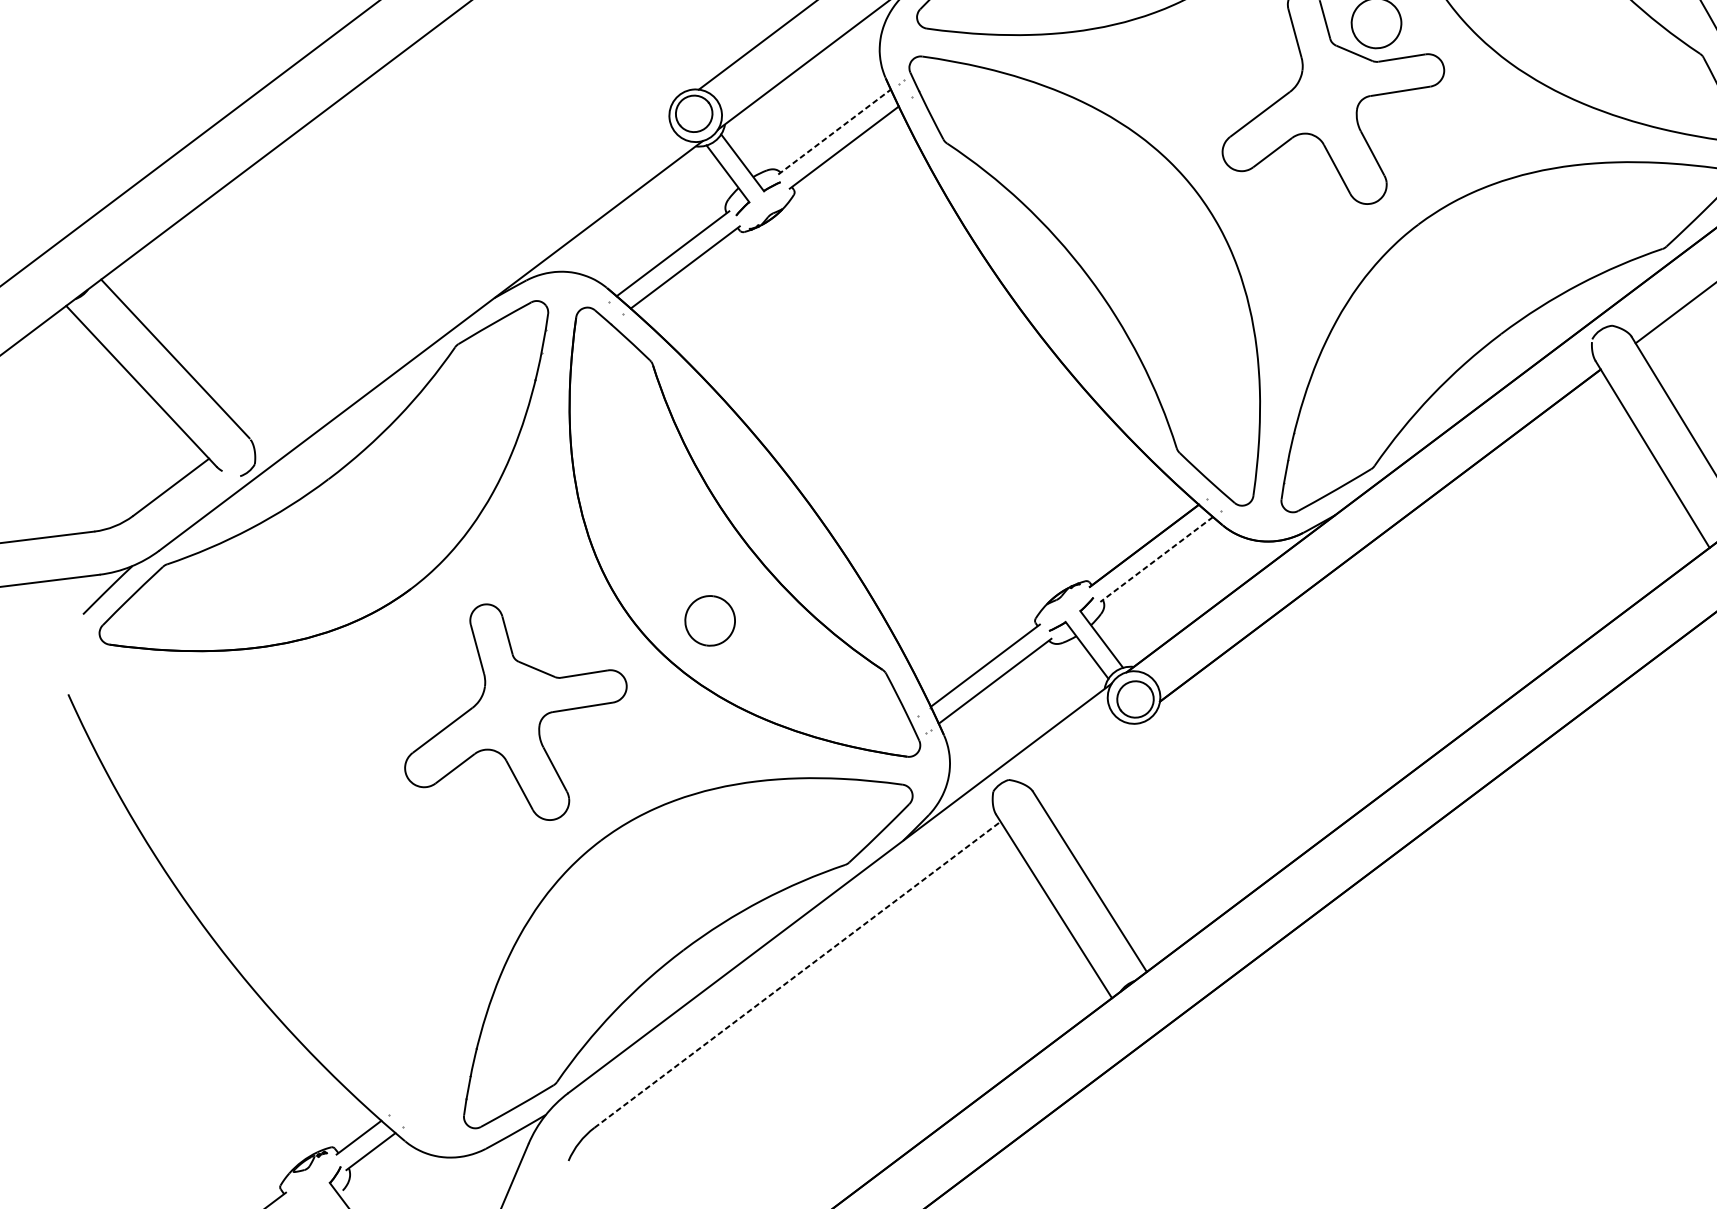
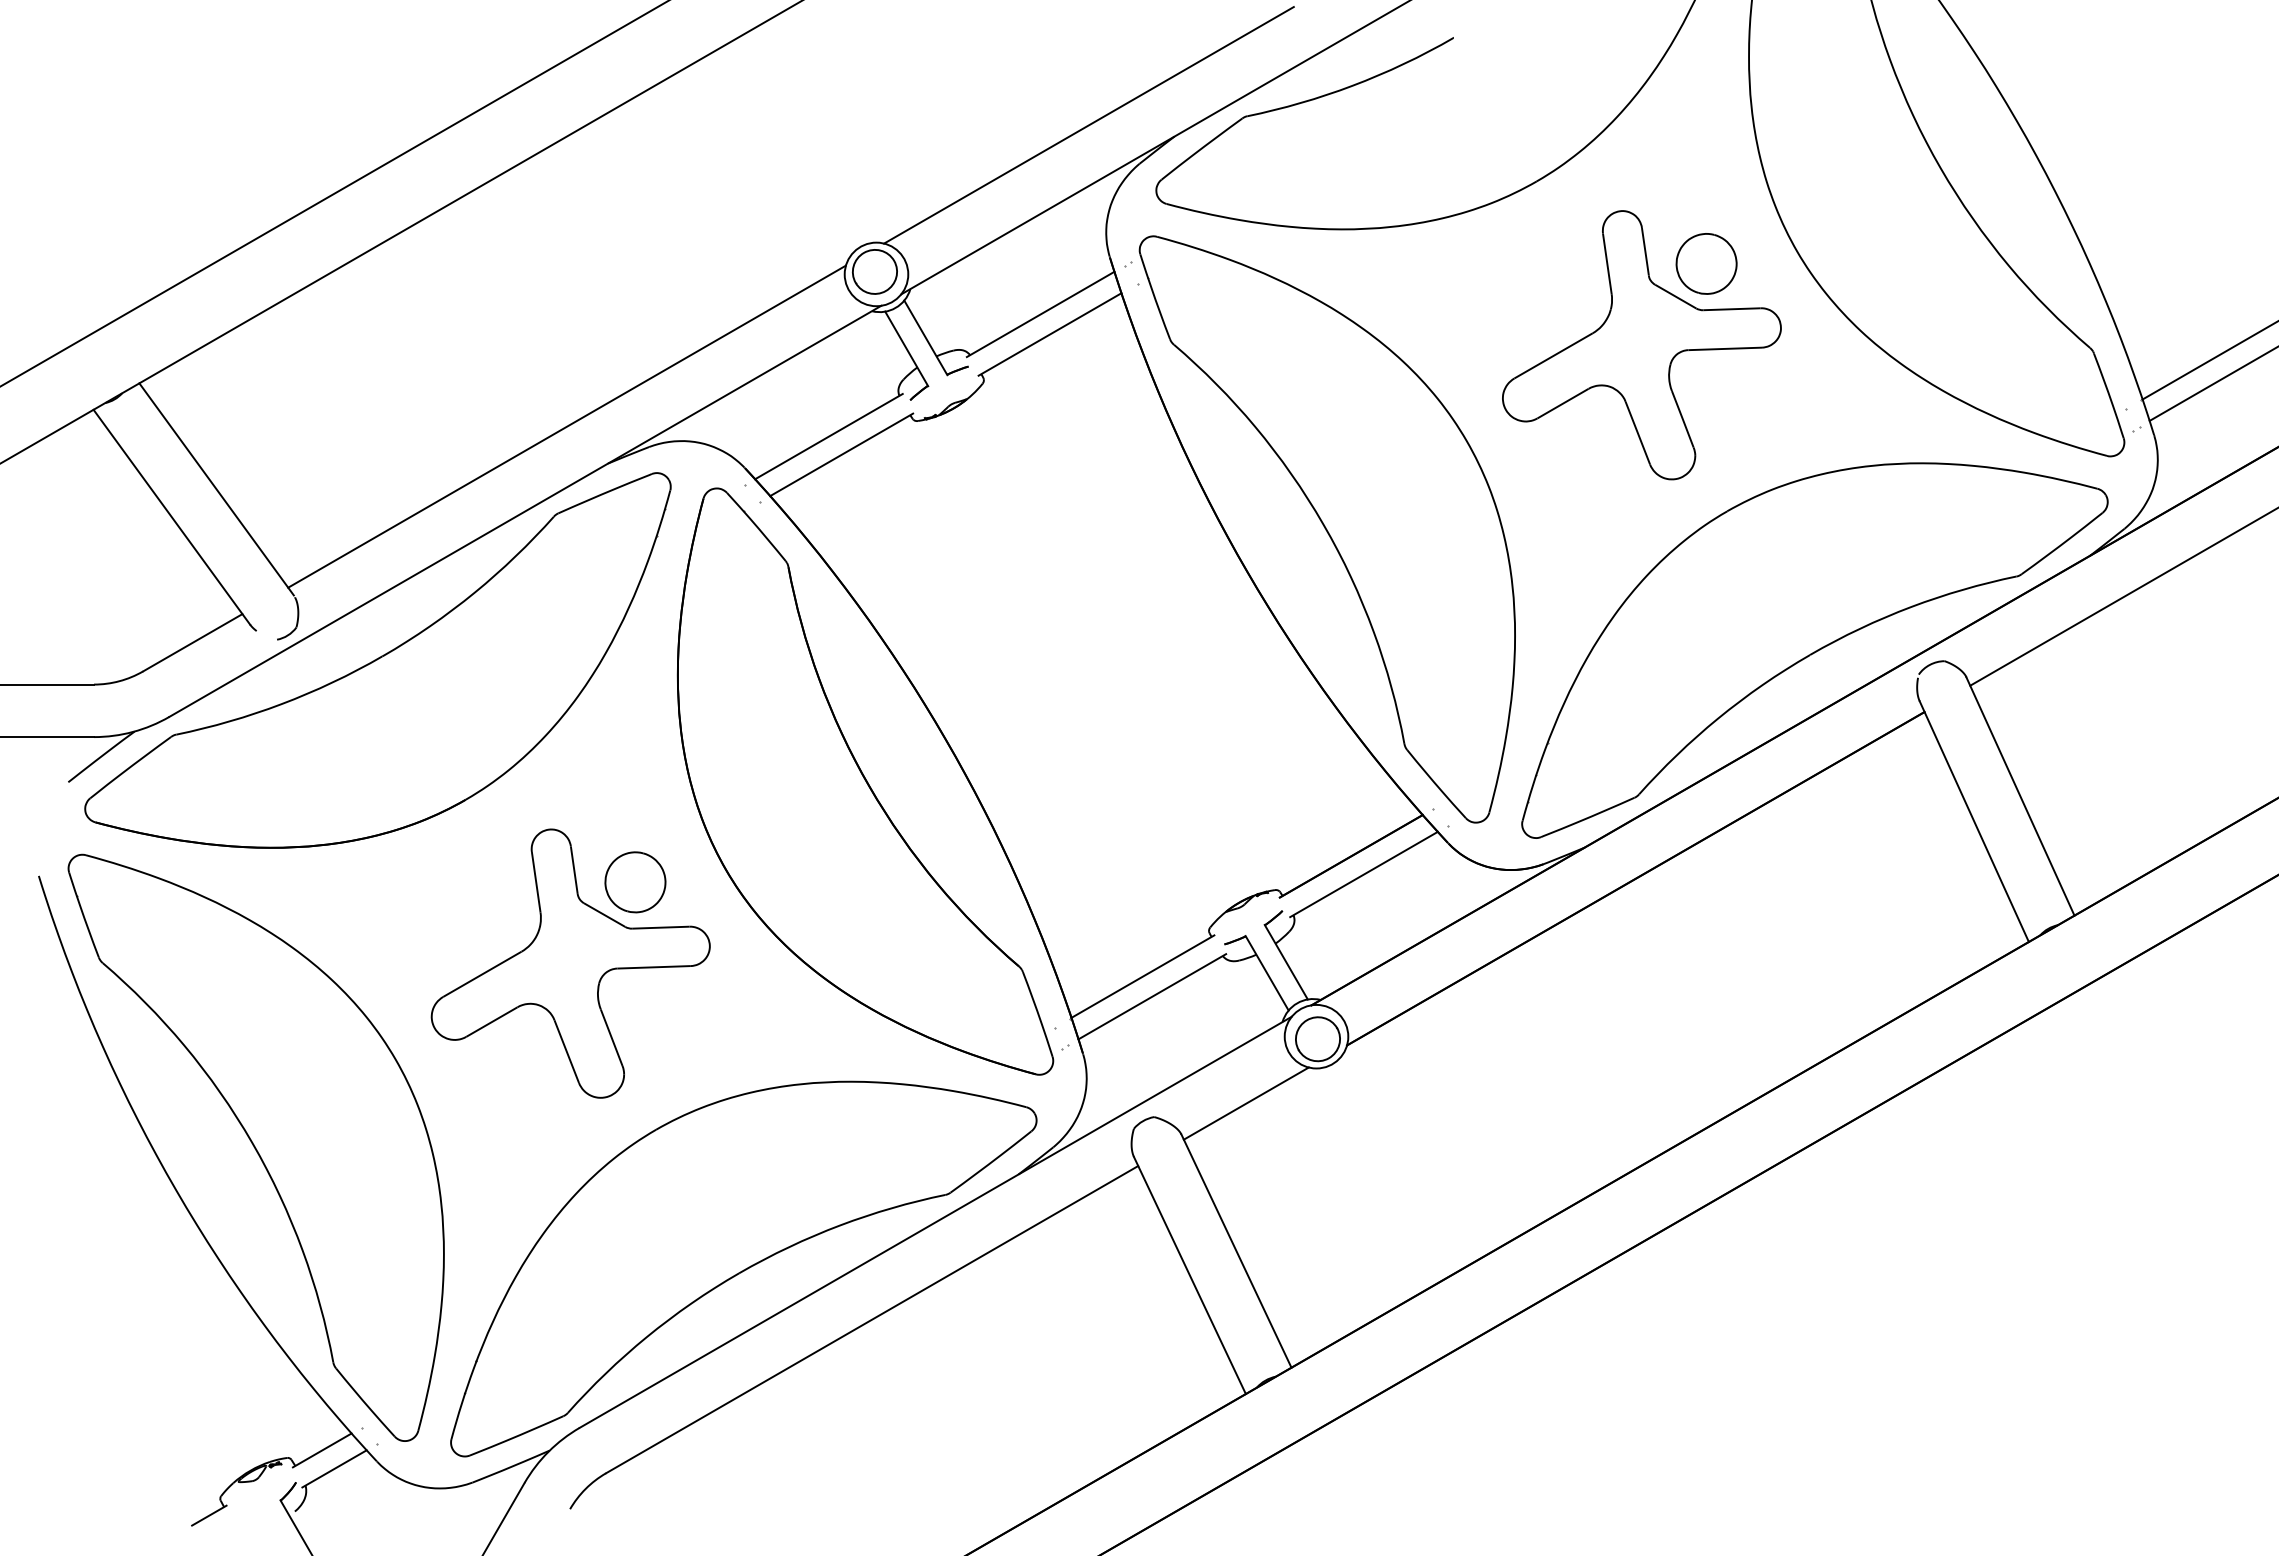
line: (835, 132) -> (1041, 314), dashed -> solid
line: (456, 271) -> (566, 426), added
line: (1156, 559) -> (1363, 874), dashed -> solid
part: (710, 621) -> (635, 882), moved
line: (1082, 759) -> (1245, 1103), added
part: (273, 895) -> (255, 1147), added
line: (797, 974) -> (872, 1319), dashed -> solid

